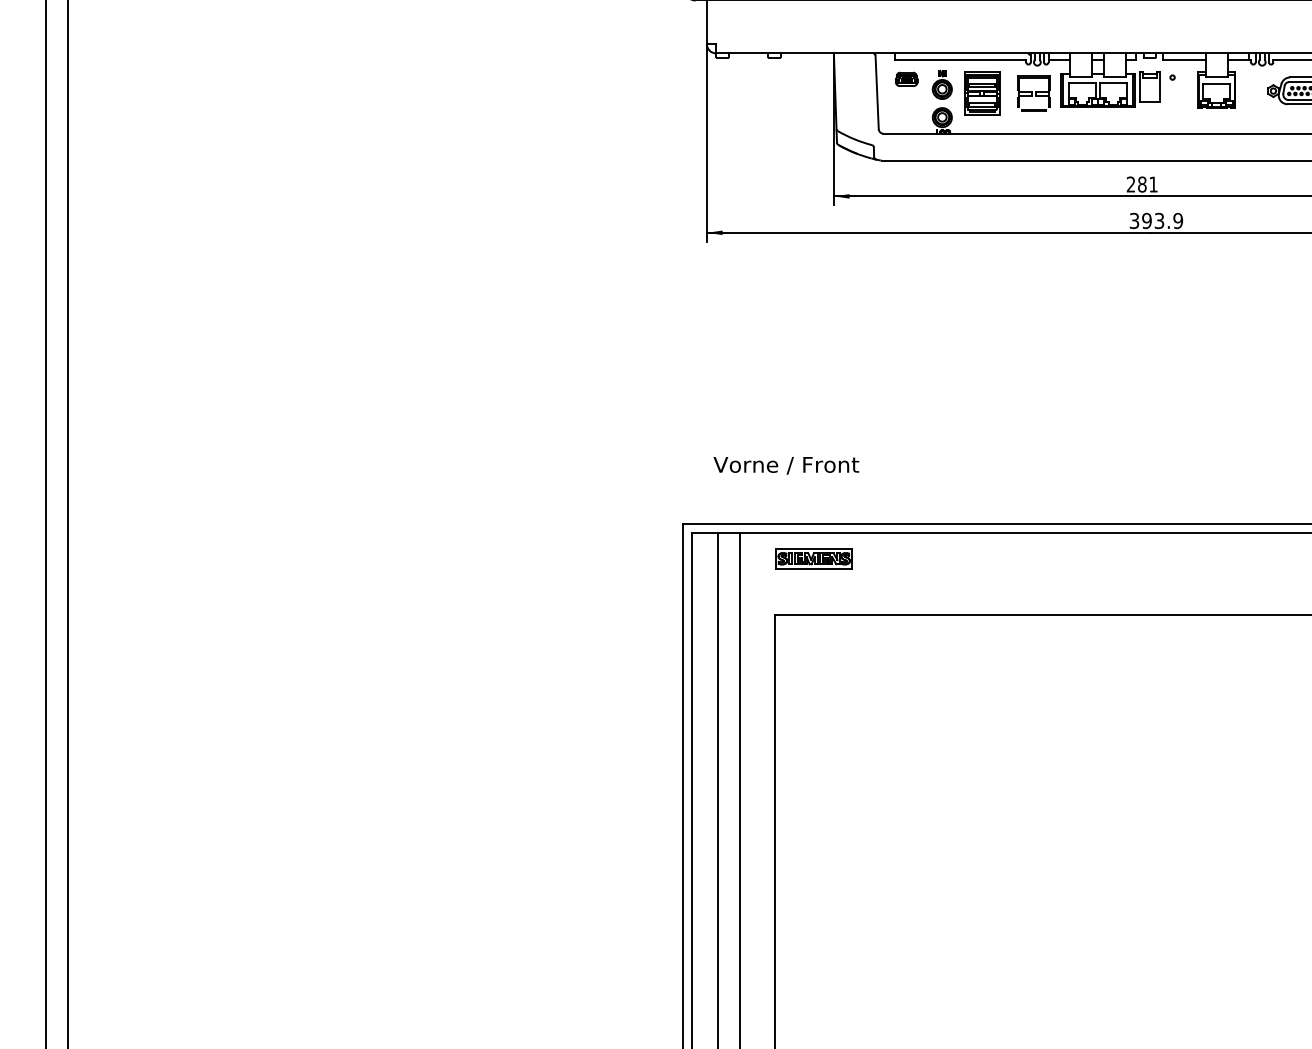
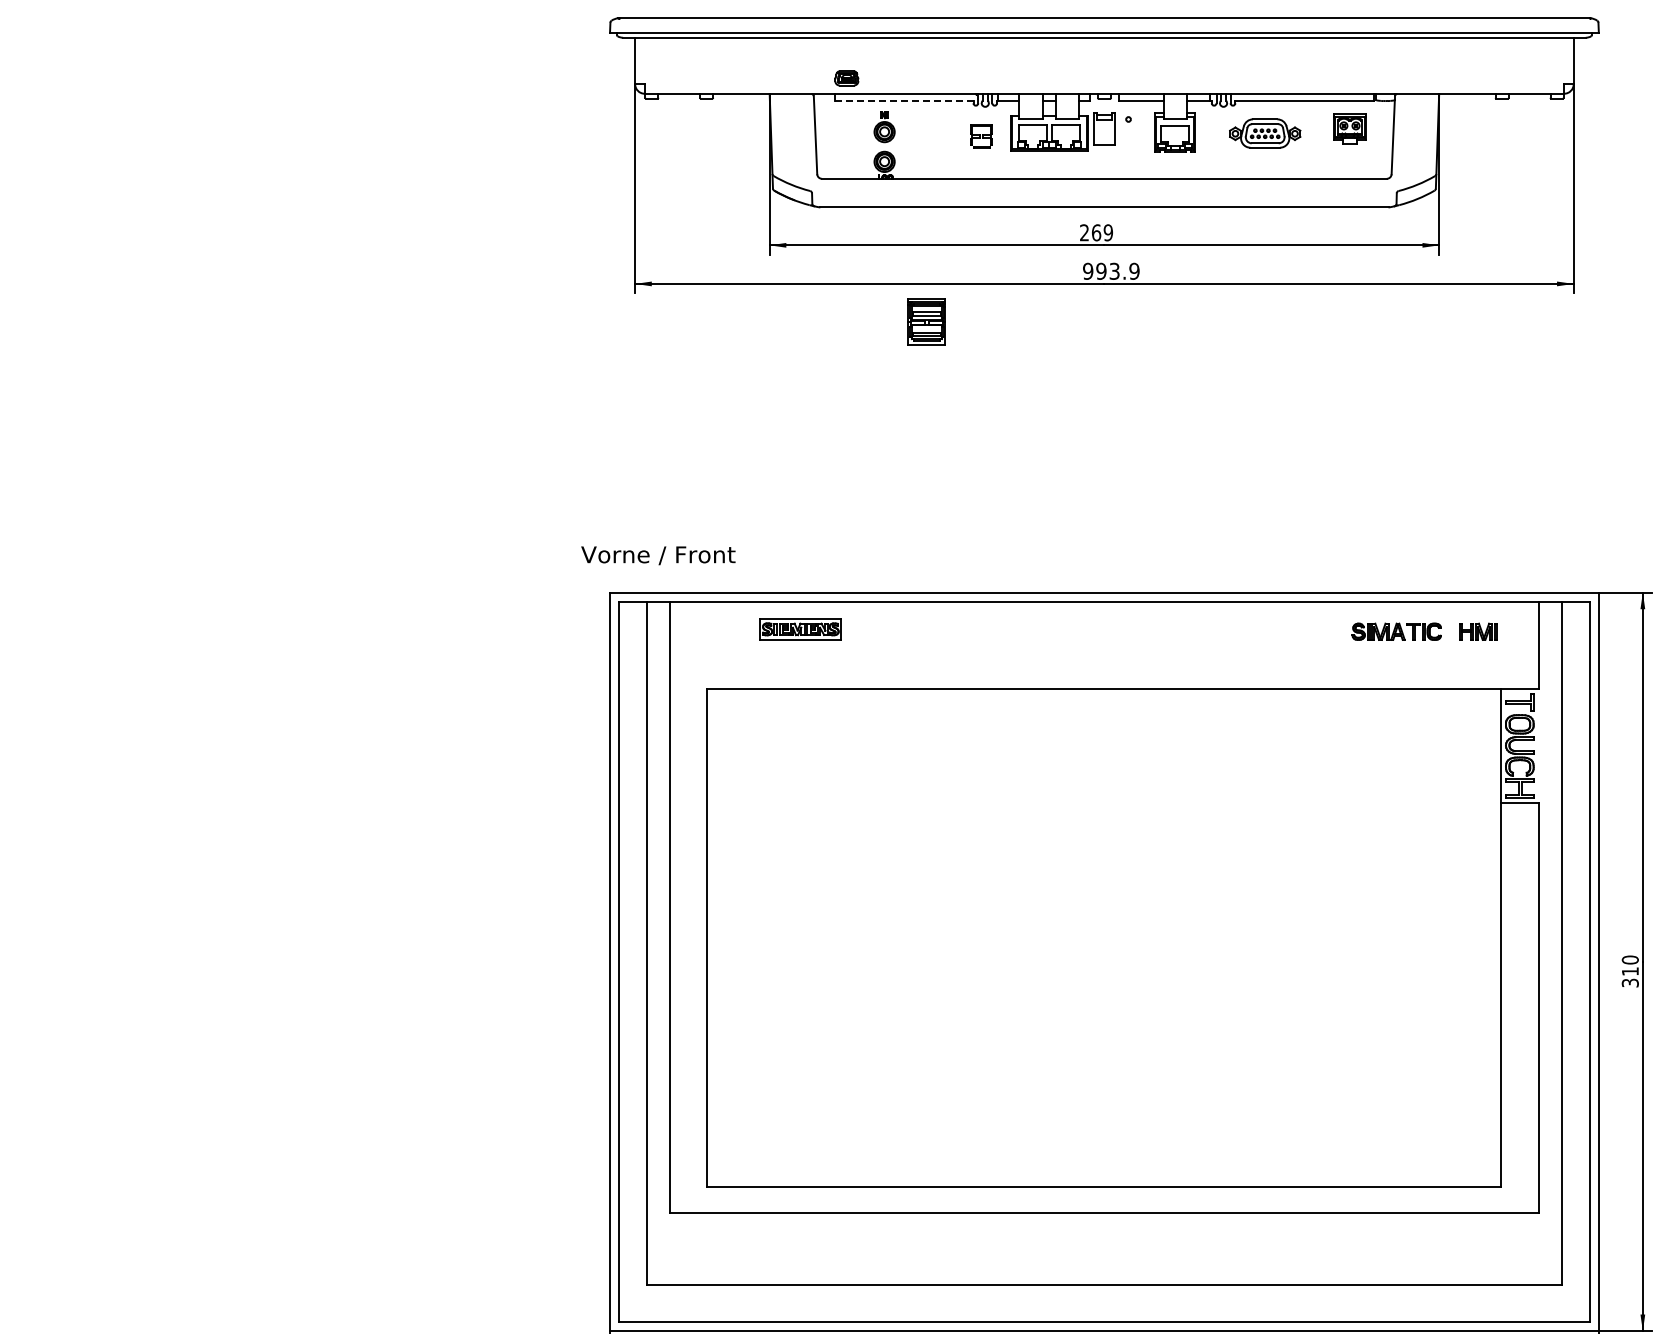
line: (960, 59) -> (903, 100), solid -> dashed
part: (906, 79) -> (846, 78), moved
part: (981, 92) -> (926, 321), moved
part: (1033, 93) -> (981, 136), size x0.6
text: (1147, 184) -> (1101, 232), 281 -> 269
text: (1134, 220) -> (1088, 270), 393.9 -> 993.9
text: (786, 465) -> (658, 555), moved
part: (813, 558) -> (800, 629), moved

